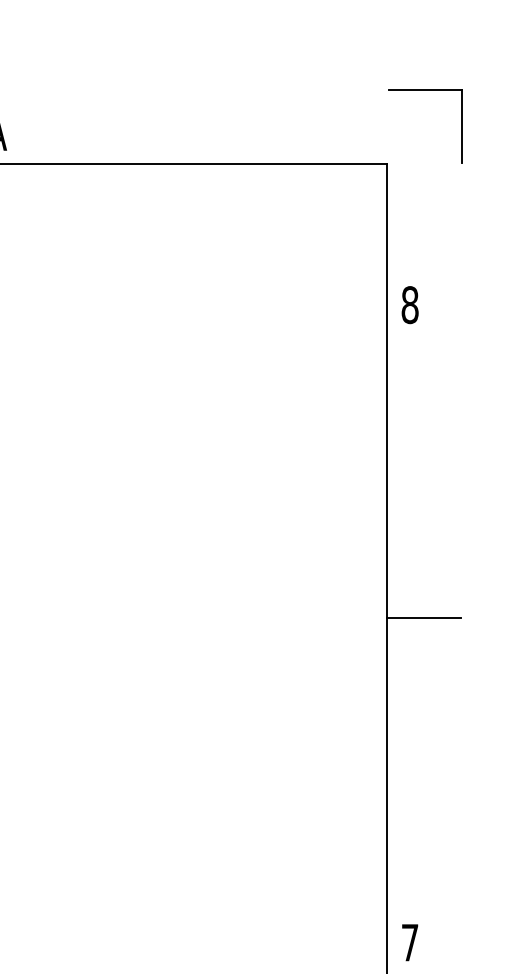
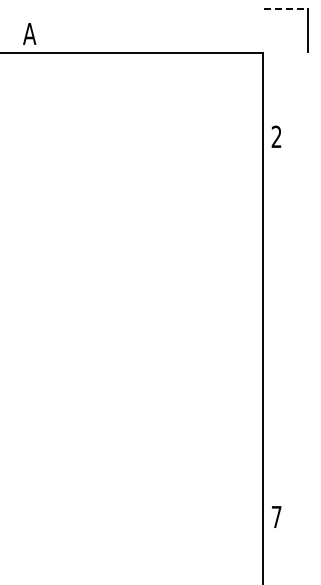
line: (424, 89) -> (285, 8), solid -> dashed
text: (409, 304) -> (276, 136), 8 -> 2
line: (423, 618) -> (284, 323), removed

